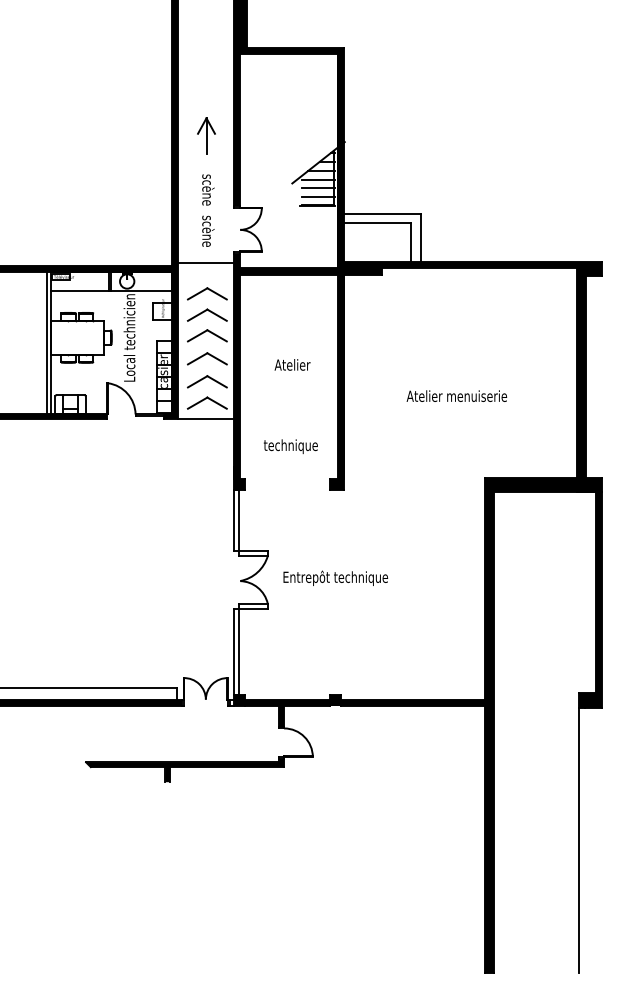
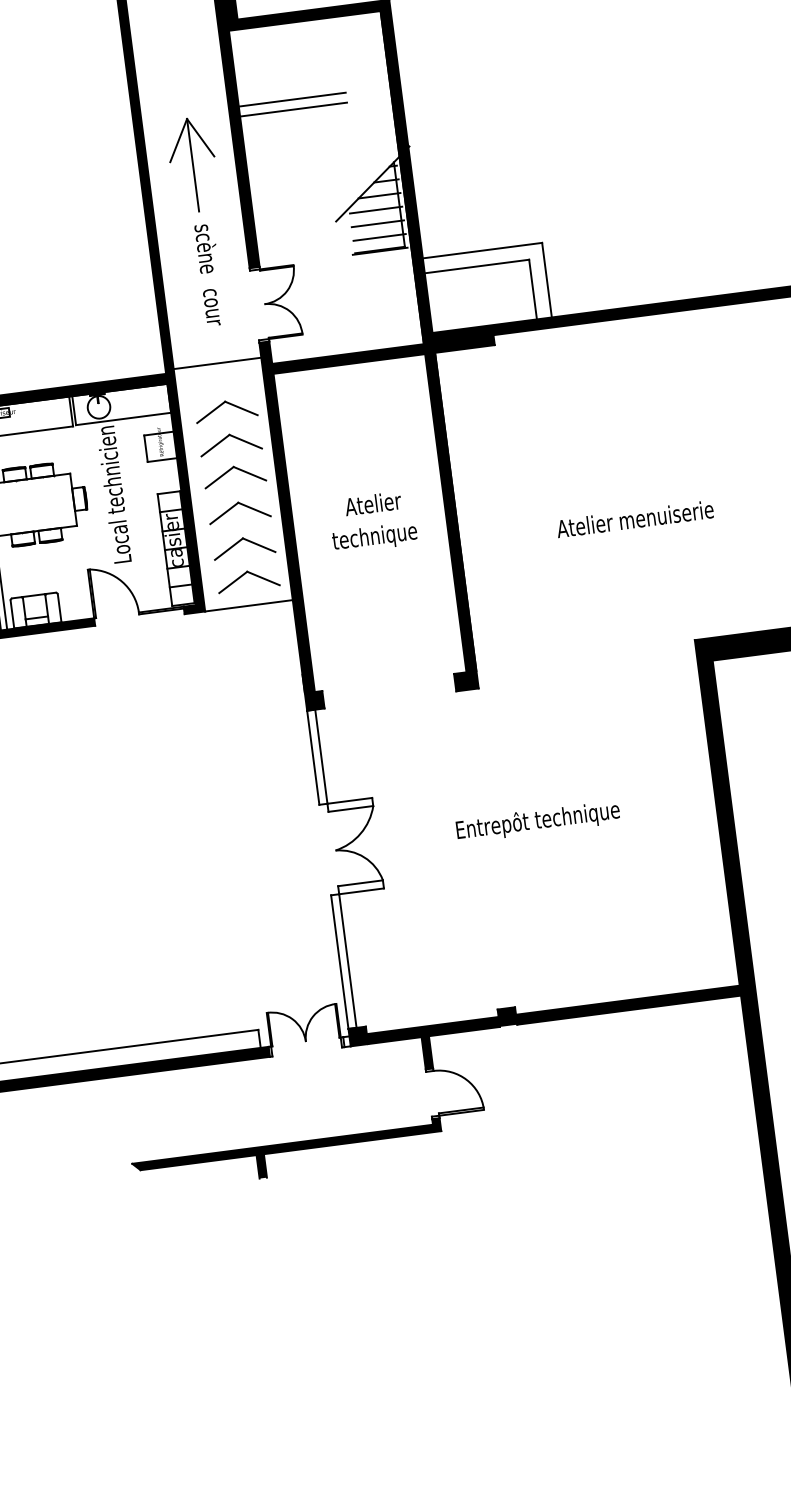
line: (274, 102) -> (292, 99), added
line: (274, 109) -> (293, 110), added
part: (206, 135) -> (192, 164), size x1.67
text: (208, 230) -> (215, 311), scène -> cour
text: (290, 446) -> (374, 537), moved
text: (335, 577) -> (537, 820), moved

